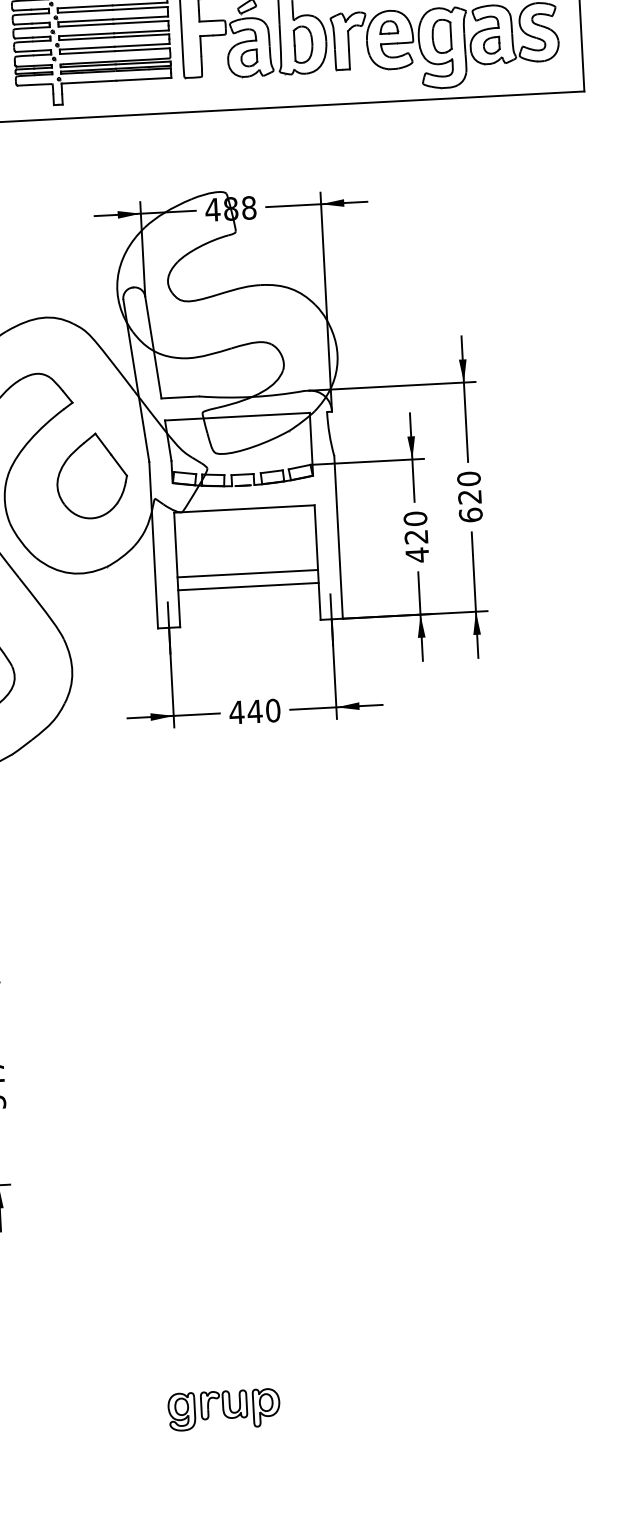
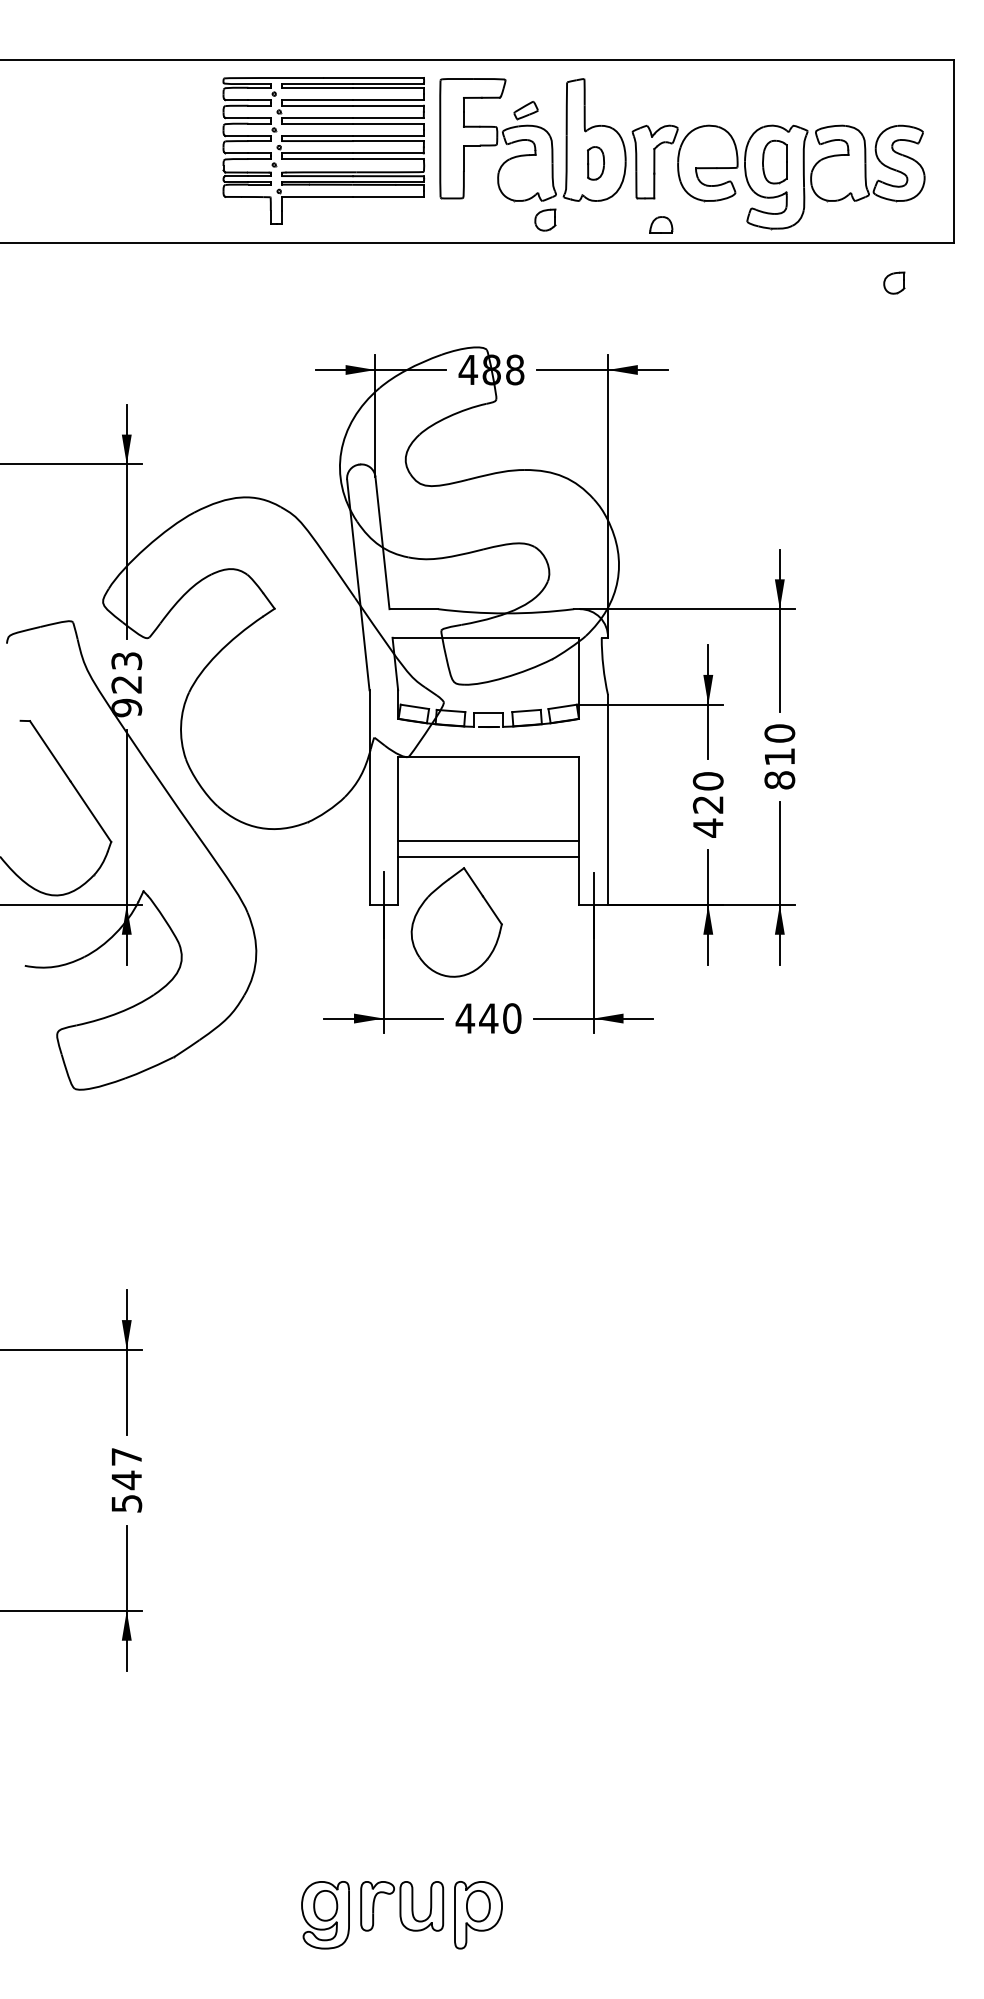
part: (389, 27) -> (661, 224), moved
part: (303, 44) -> (595, 163), size x0.7
part: (491, 44) -> (894, 282), moved
part: (249, 57) -> (545, 219), moved
part: (91, 476) -> (456, 922), moved
text: (470, 506) -> (779, 768), 620 -> 810
part: (223, 1409) -> (401, 1914), size x1.4

